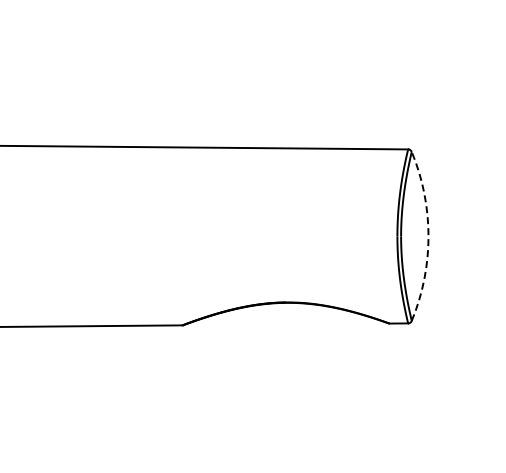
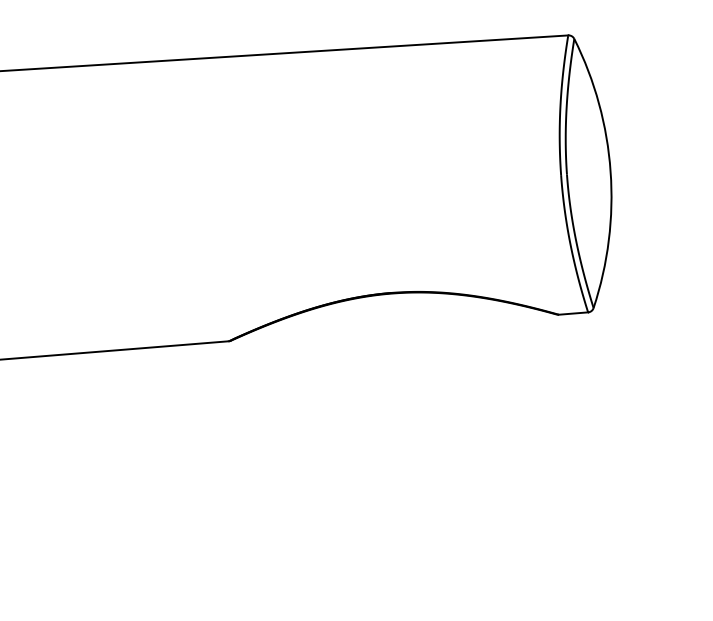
arc: (428, 236) -> (610, 171), dashed -> solid

